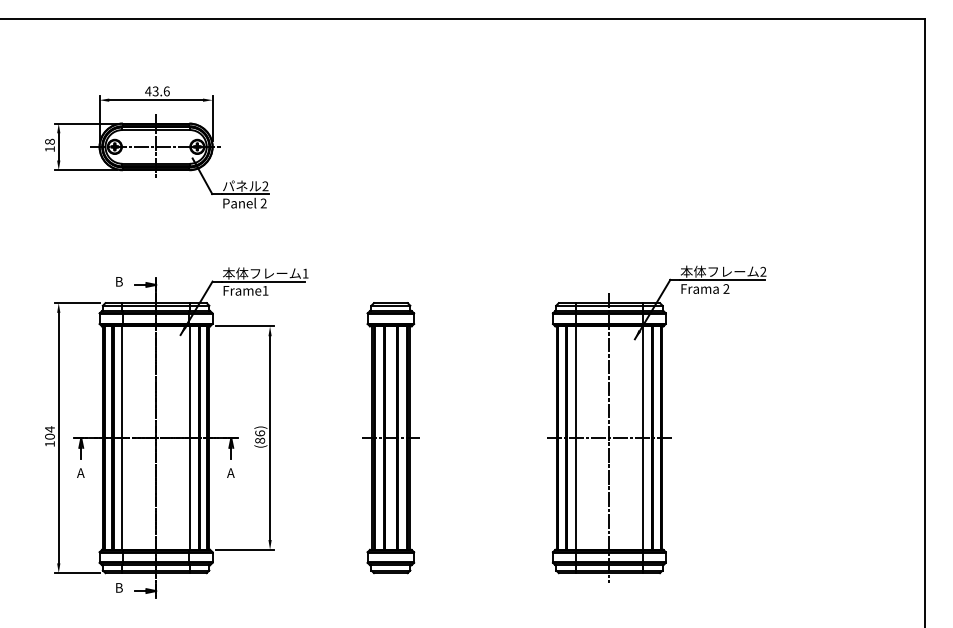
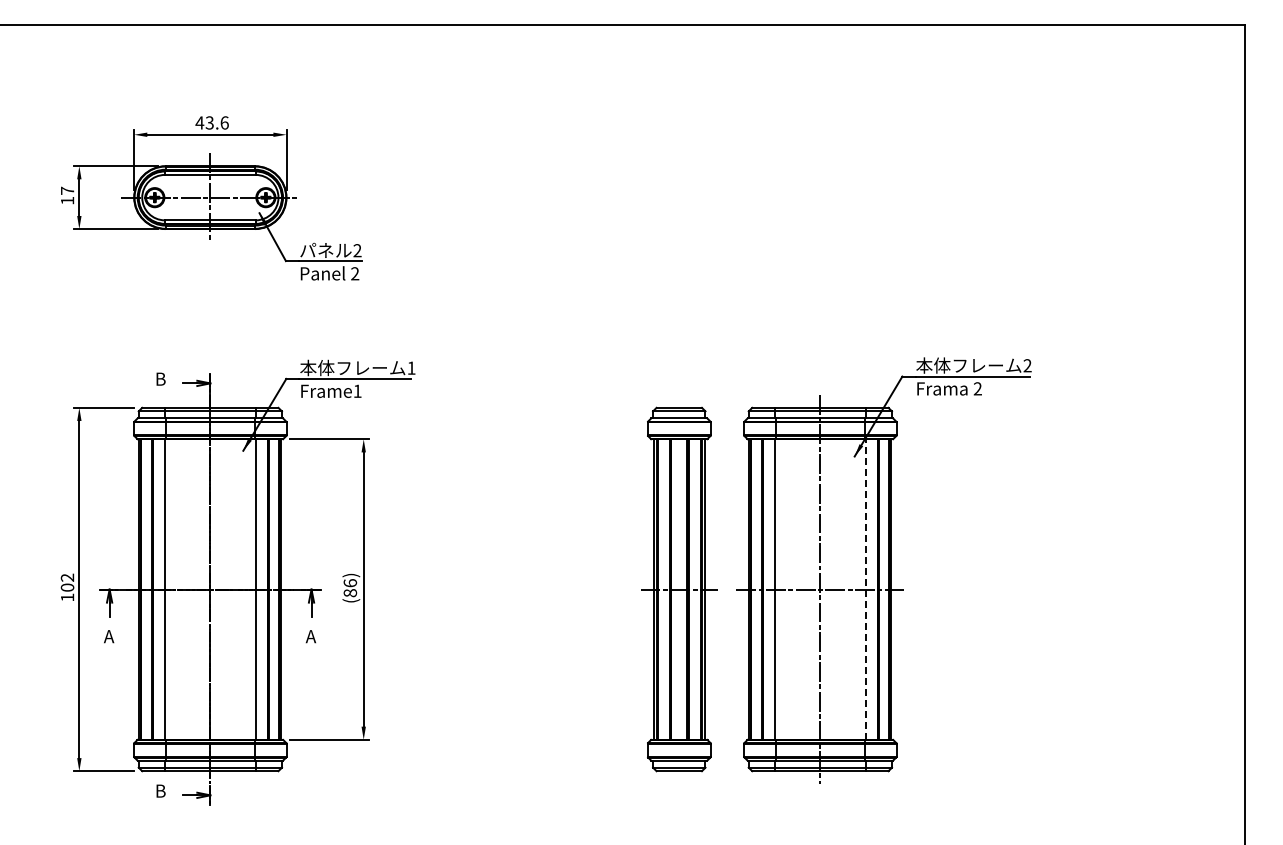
text: (49, 141) -> (67, 190), 18 -> 17
text: (49, 429) -> (67, 577), 104 -> 102
part: (391, 438) -> (679, 589), moved
line: (642, 438) -> (865, 589), solid -> dashed

